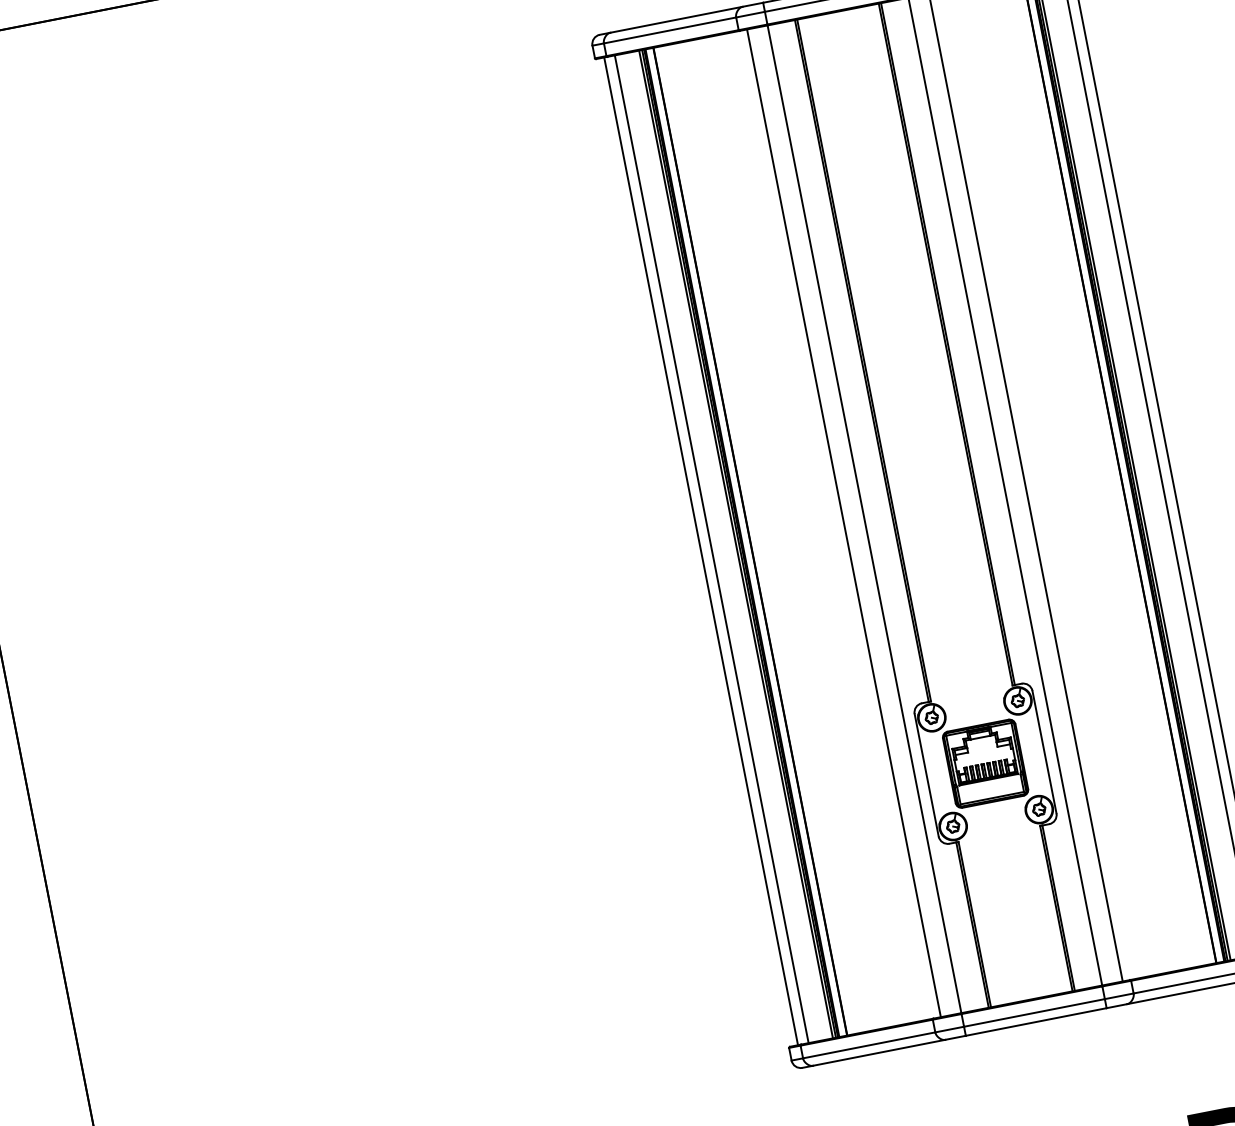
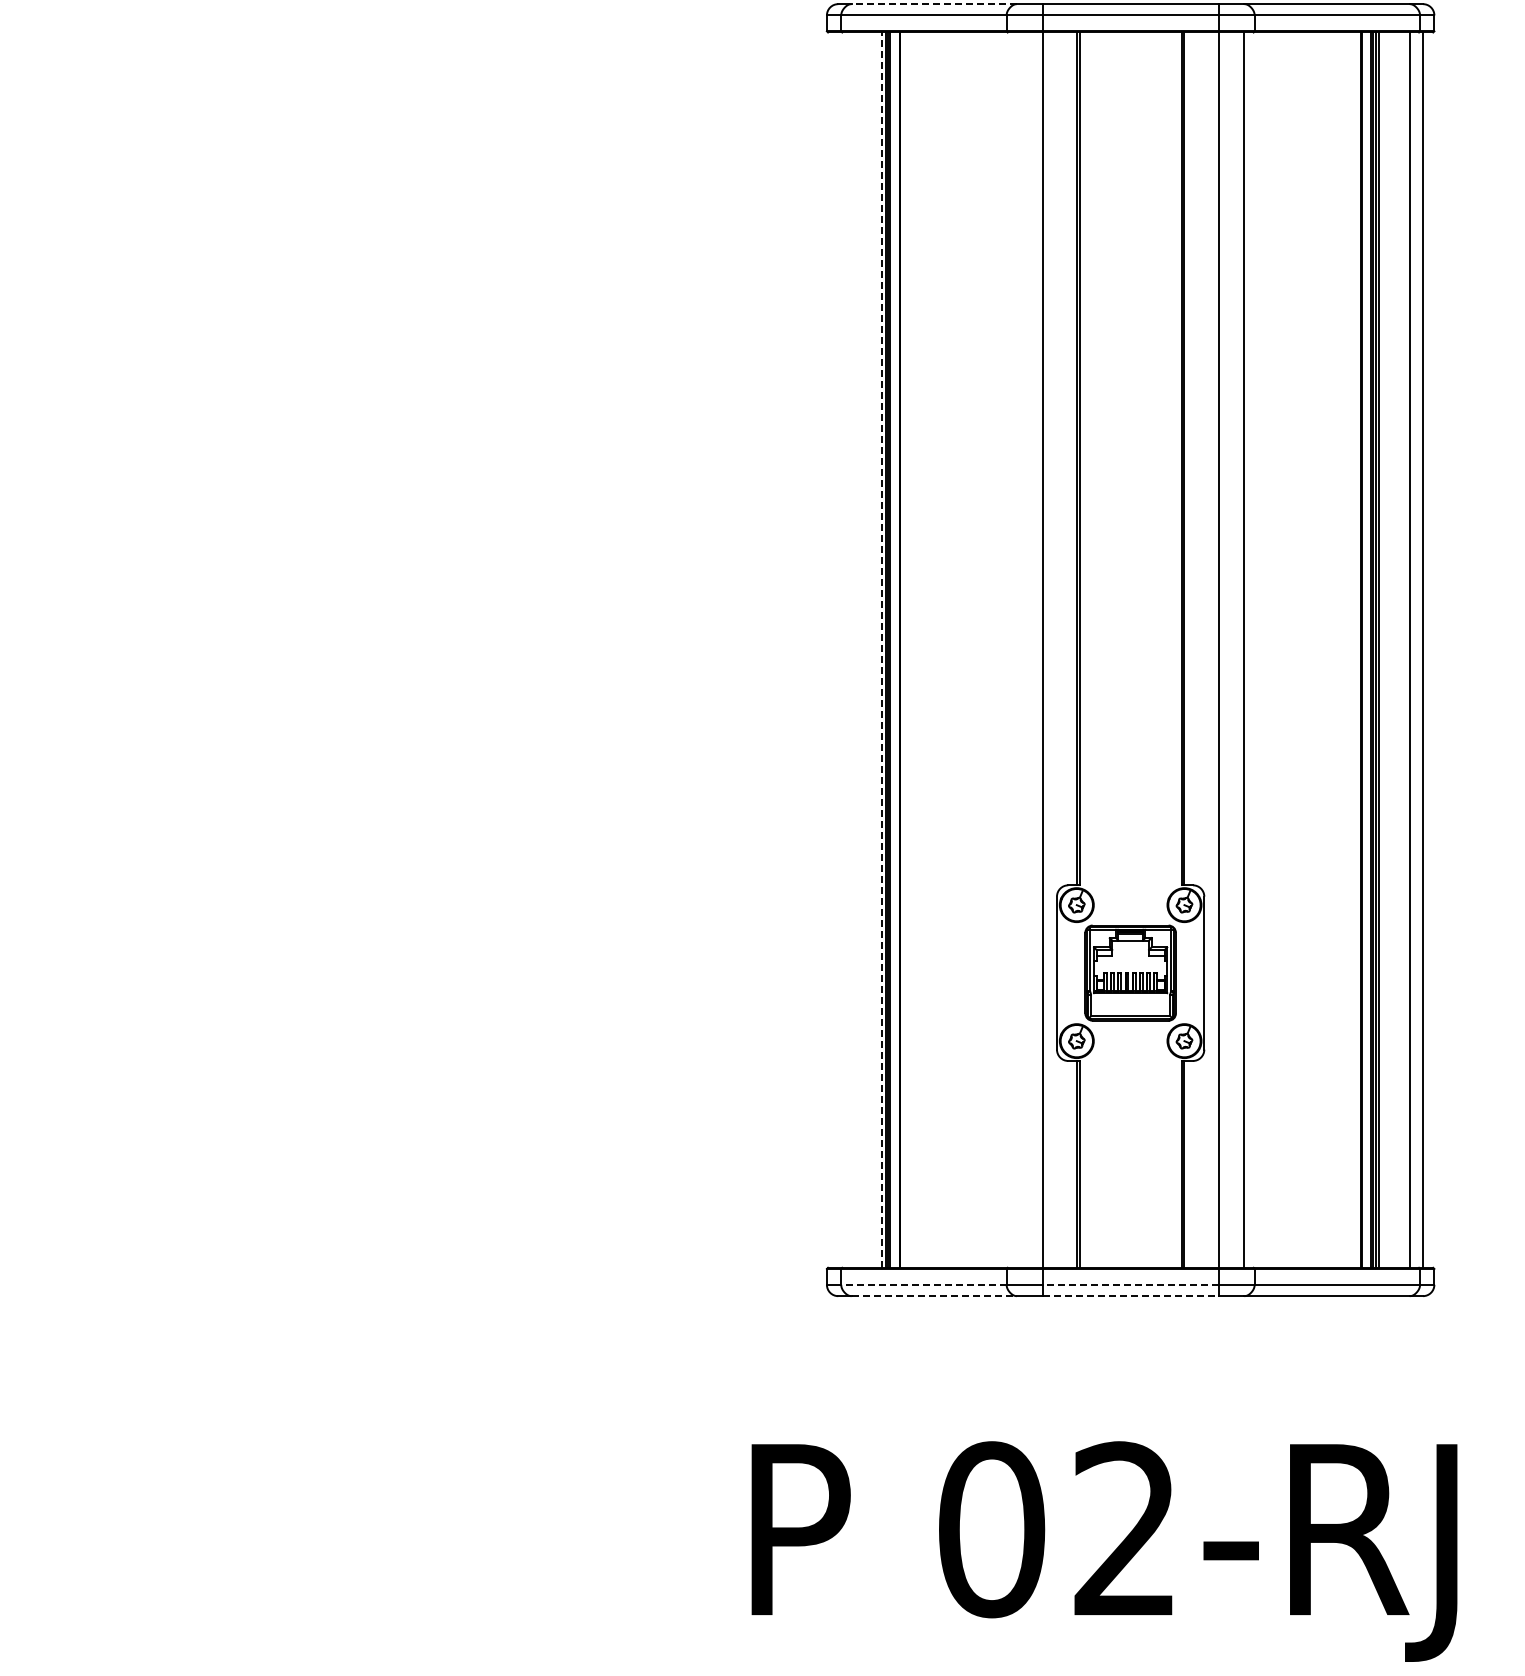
line: (676, 20) -> (934, 4), solid -> dashed
line: (843, 522) -> (1016, 649), removed
line: (735, 544) -> (881, 650), solid -> dashed
line: (711, 548) -> (851, 649), removed
line: (701, 550) -> (838, 649), removed
line: (1034, 1012) -> (1130, 1284), solid -> dashed
line: (1036, 1022) -> (1131, 1296), solid -> dashed
line: (868, 1045) -> (923, 1284), solid -> dashed
line: (879, 1053) -> (934, 1296), solid -> dashed

